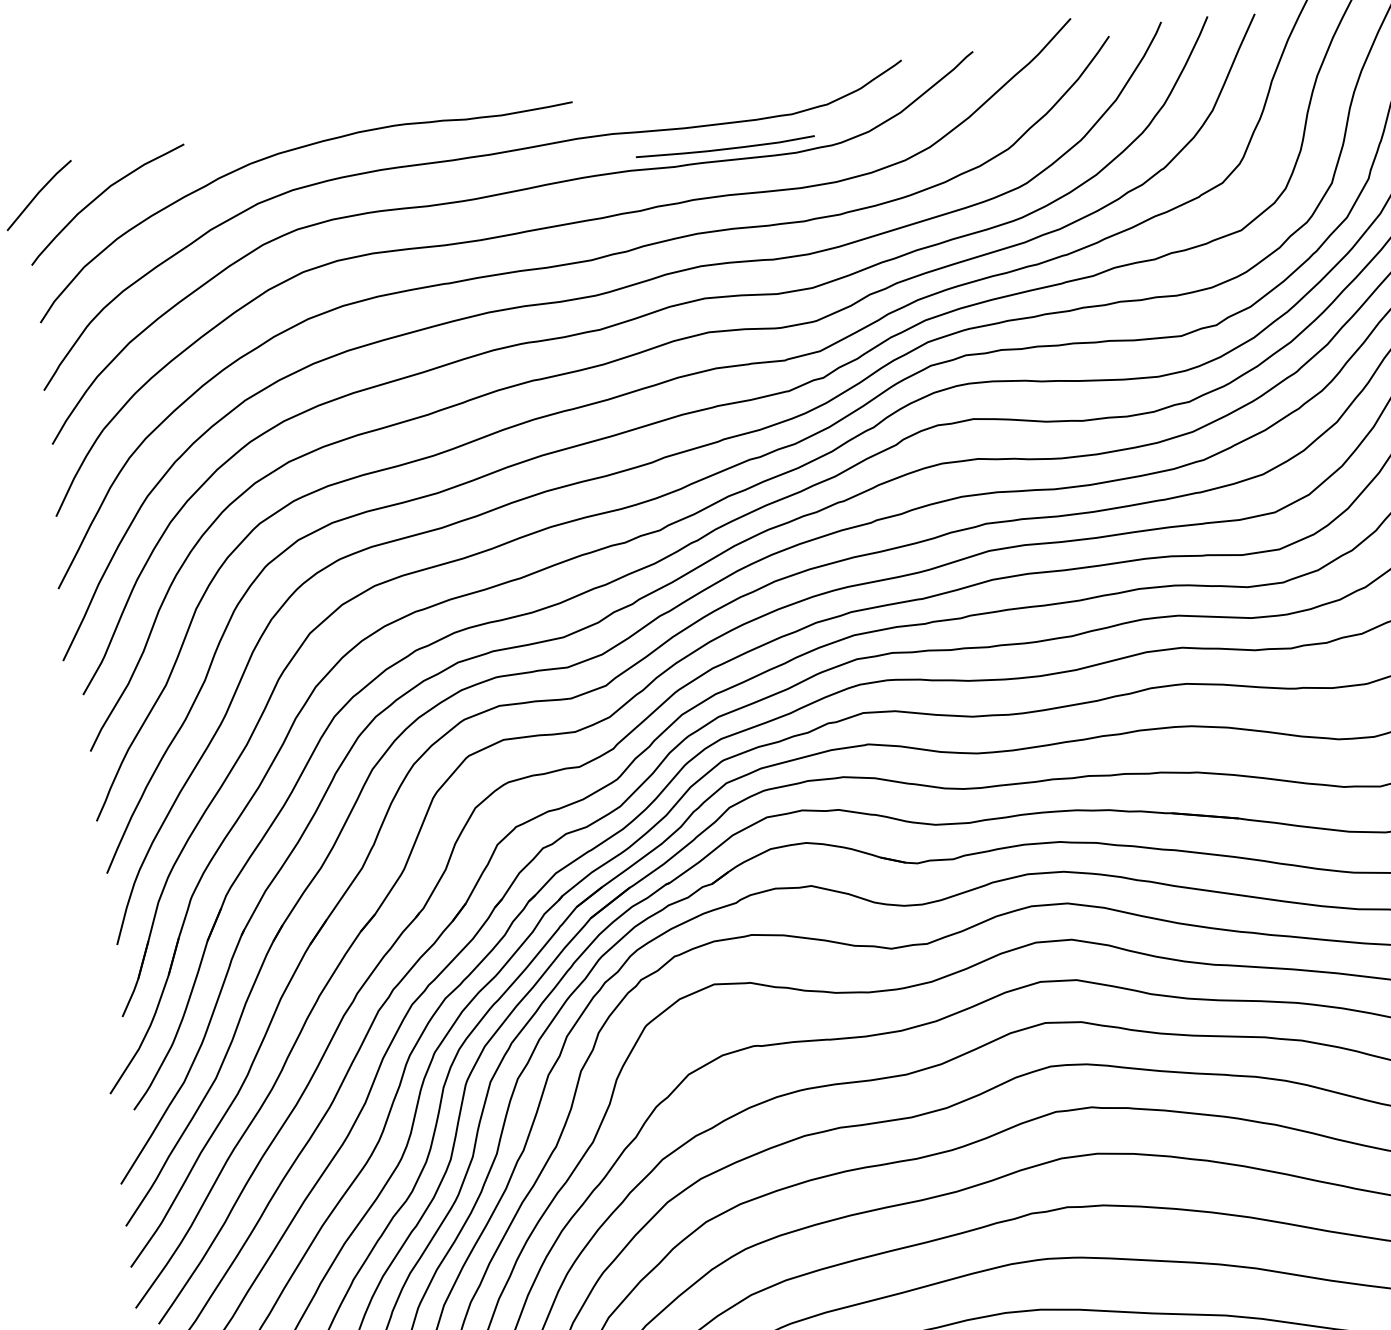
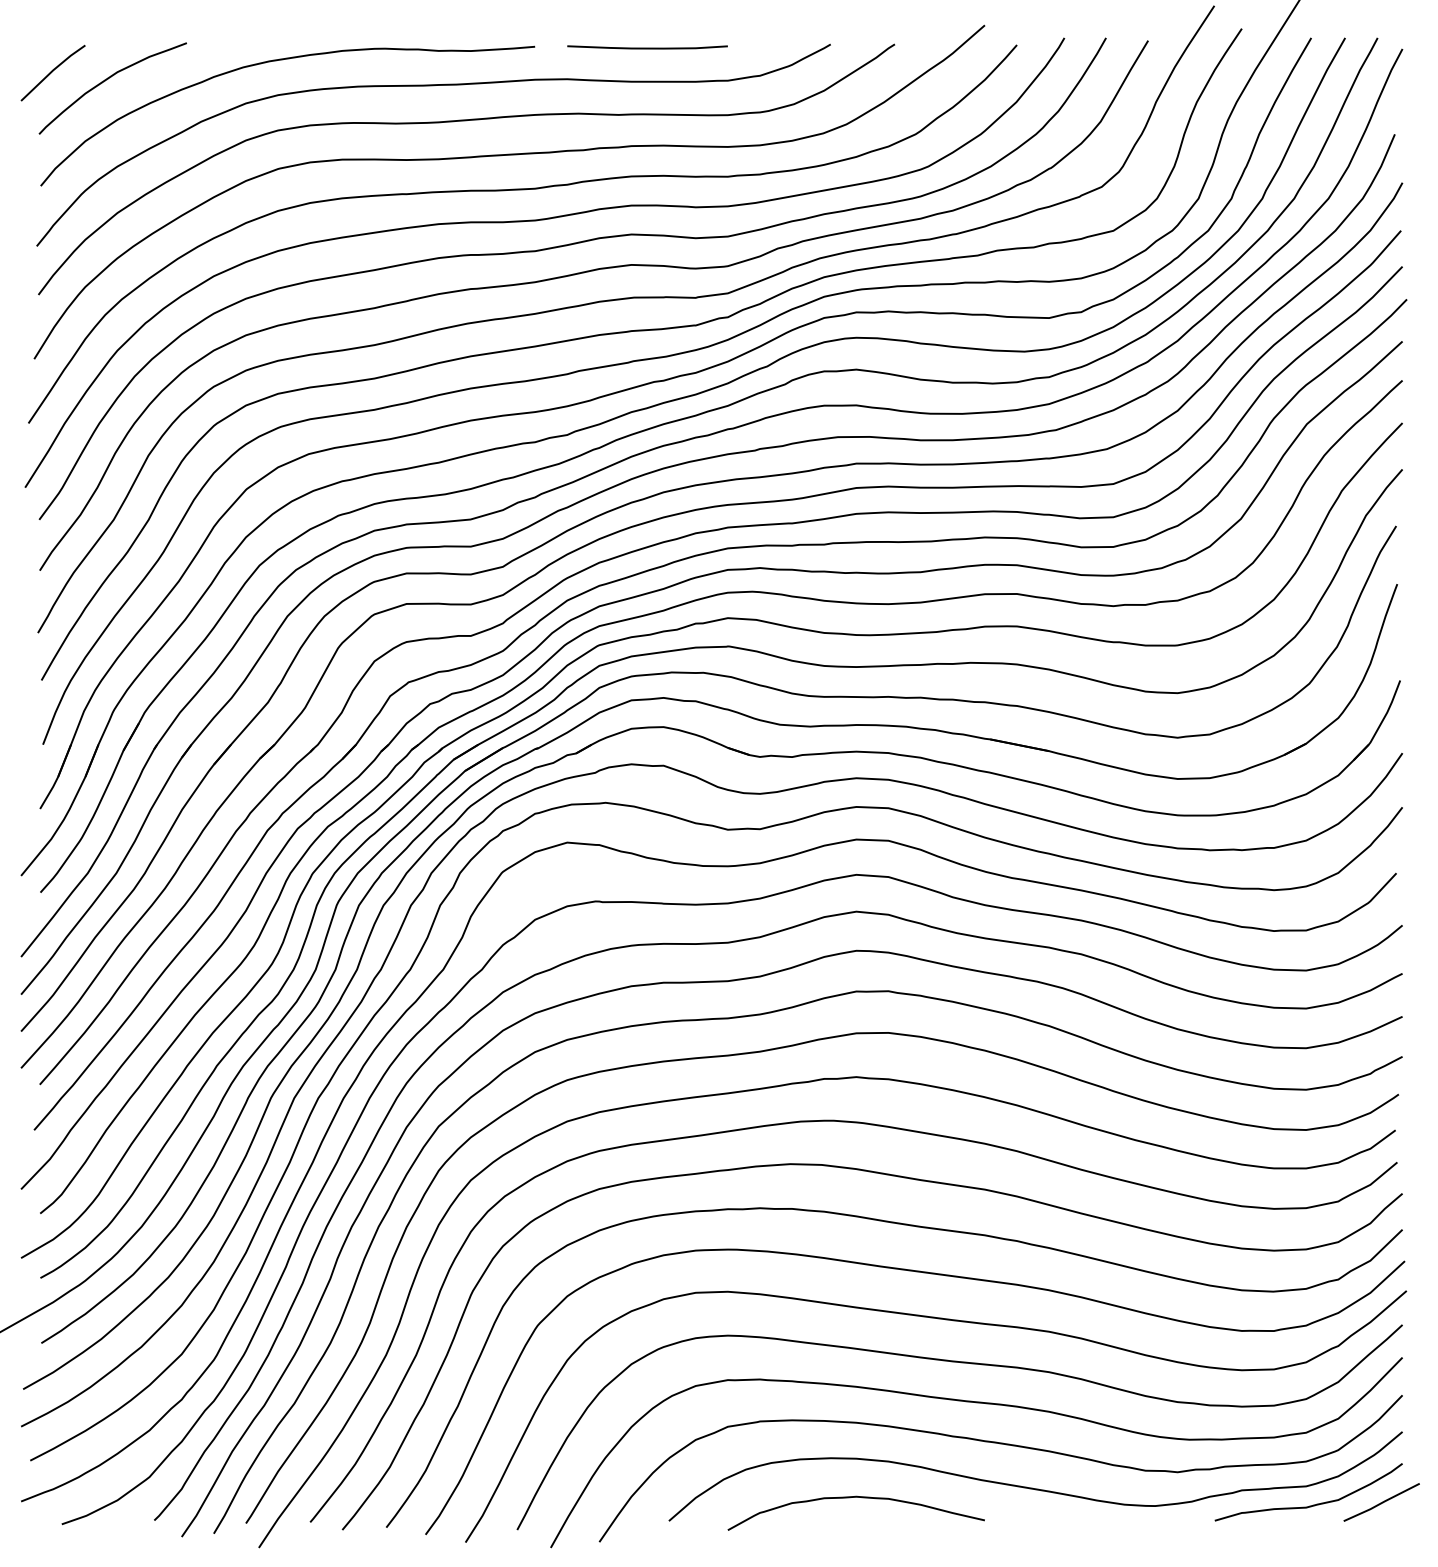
curve: (725, 147) -> (647, 47), moved

